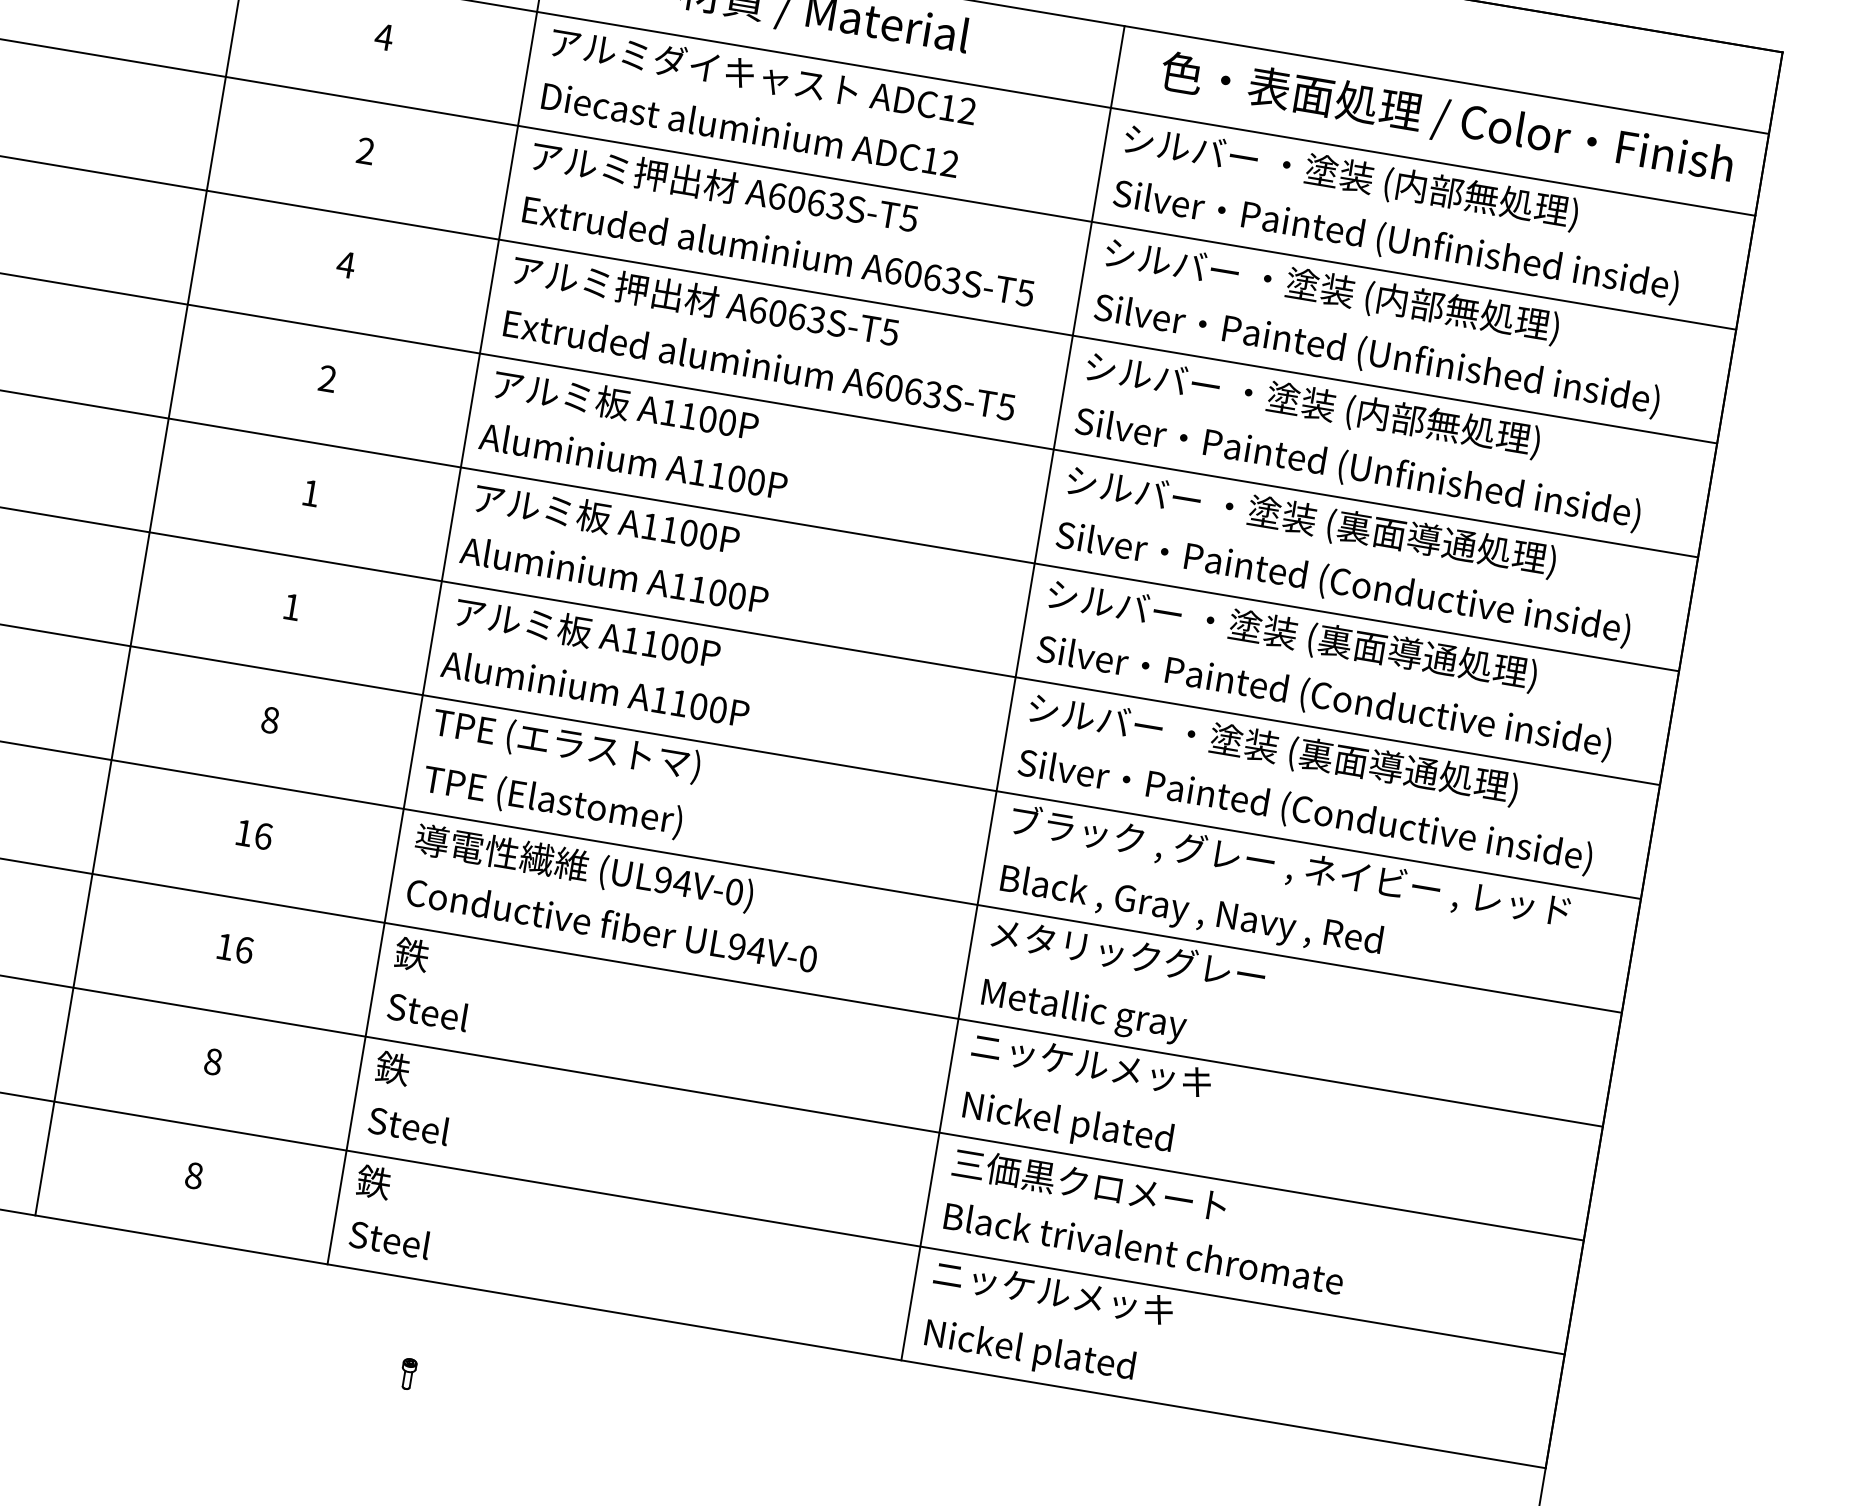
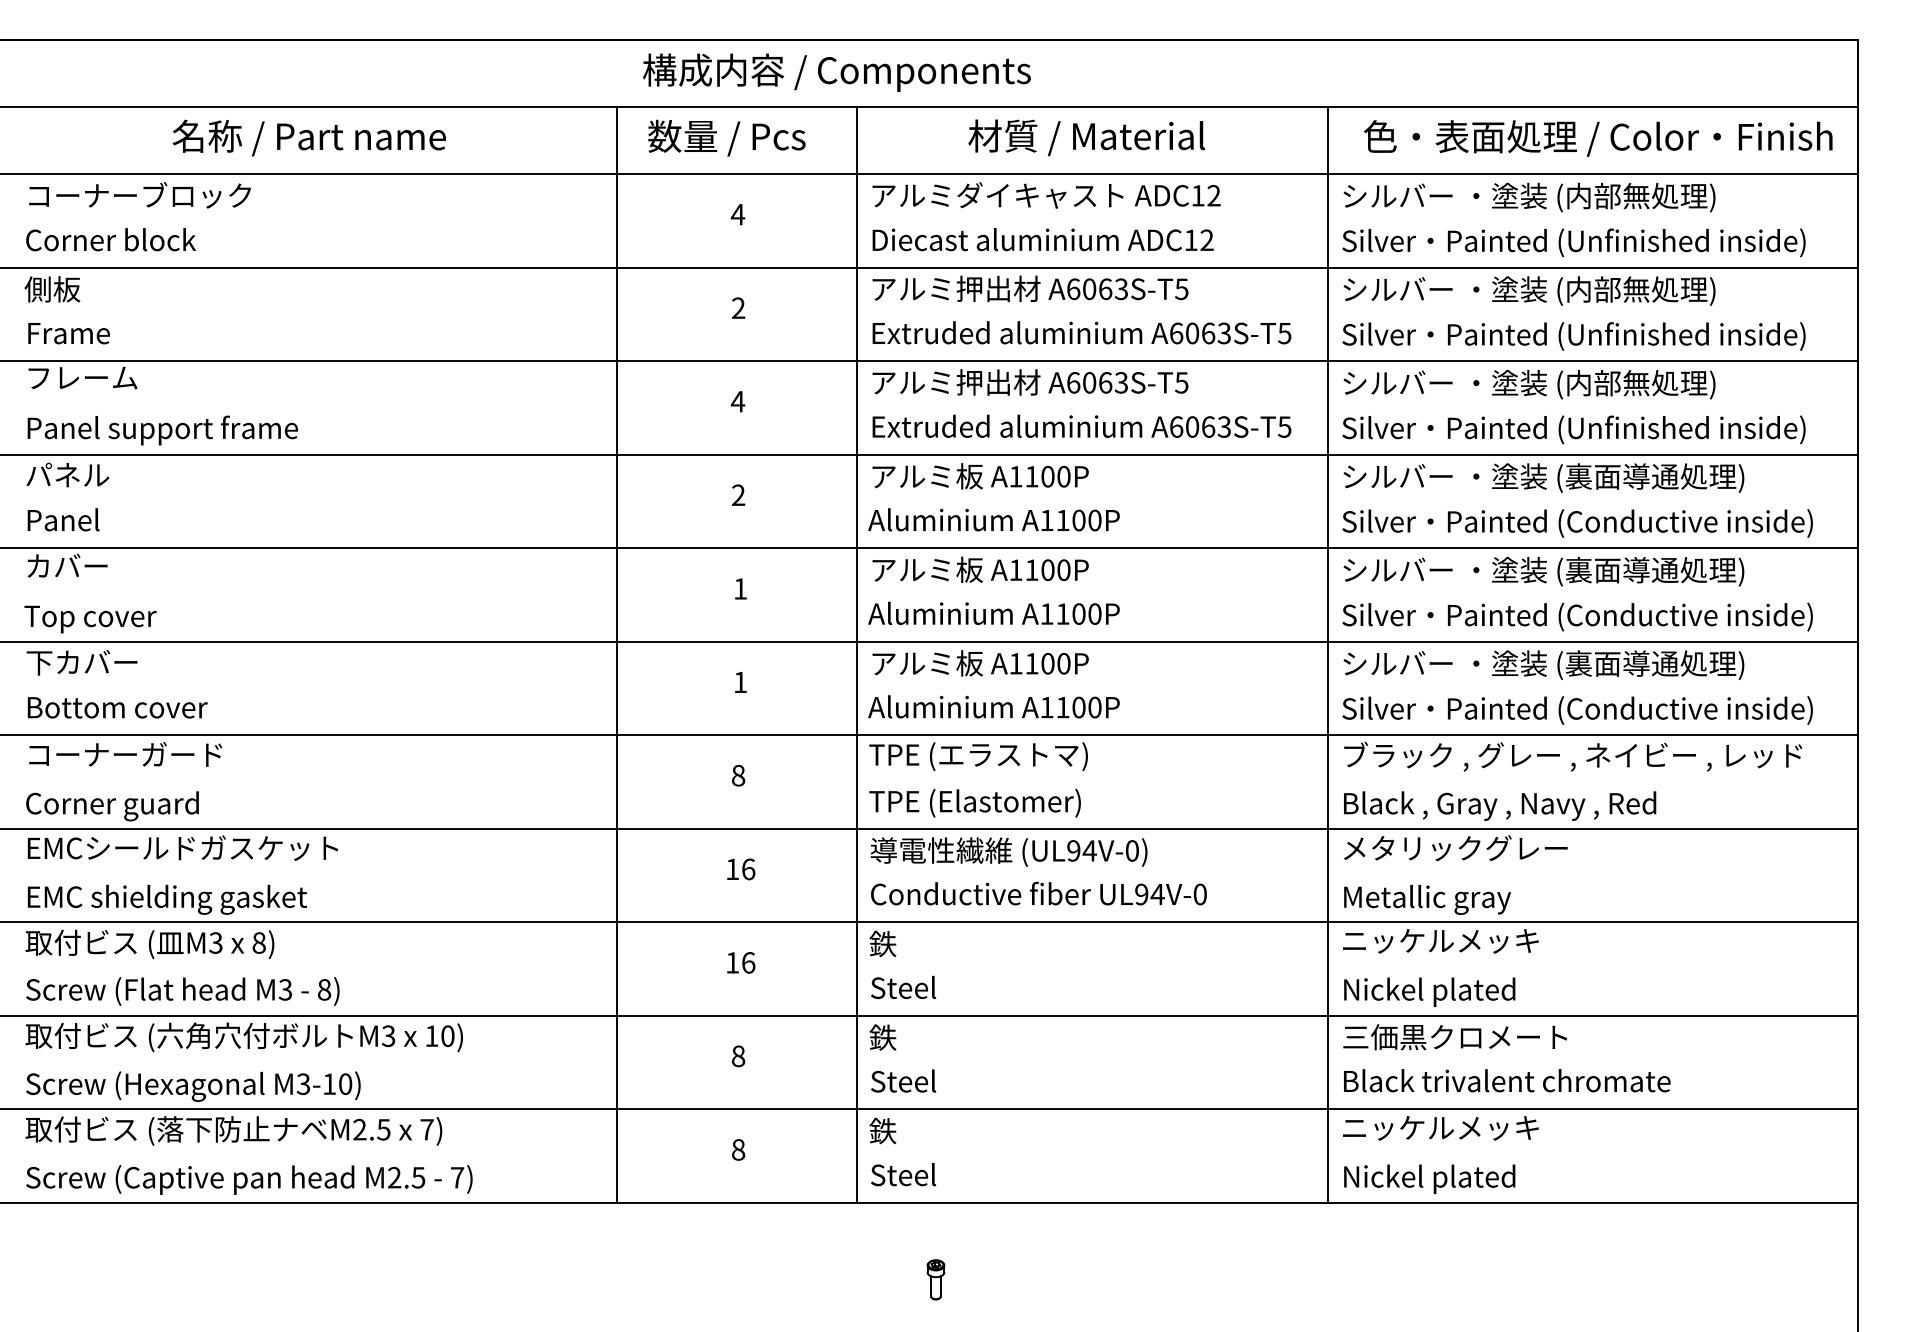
part: (408, 1373) -> (936, 1279), size x1.6

